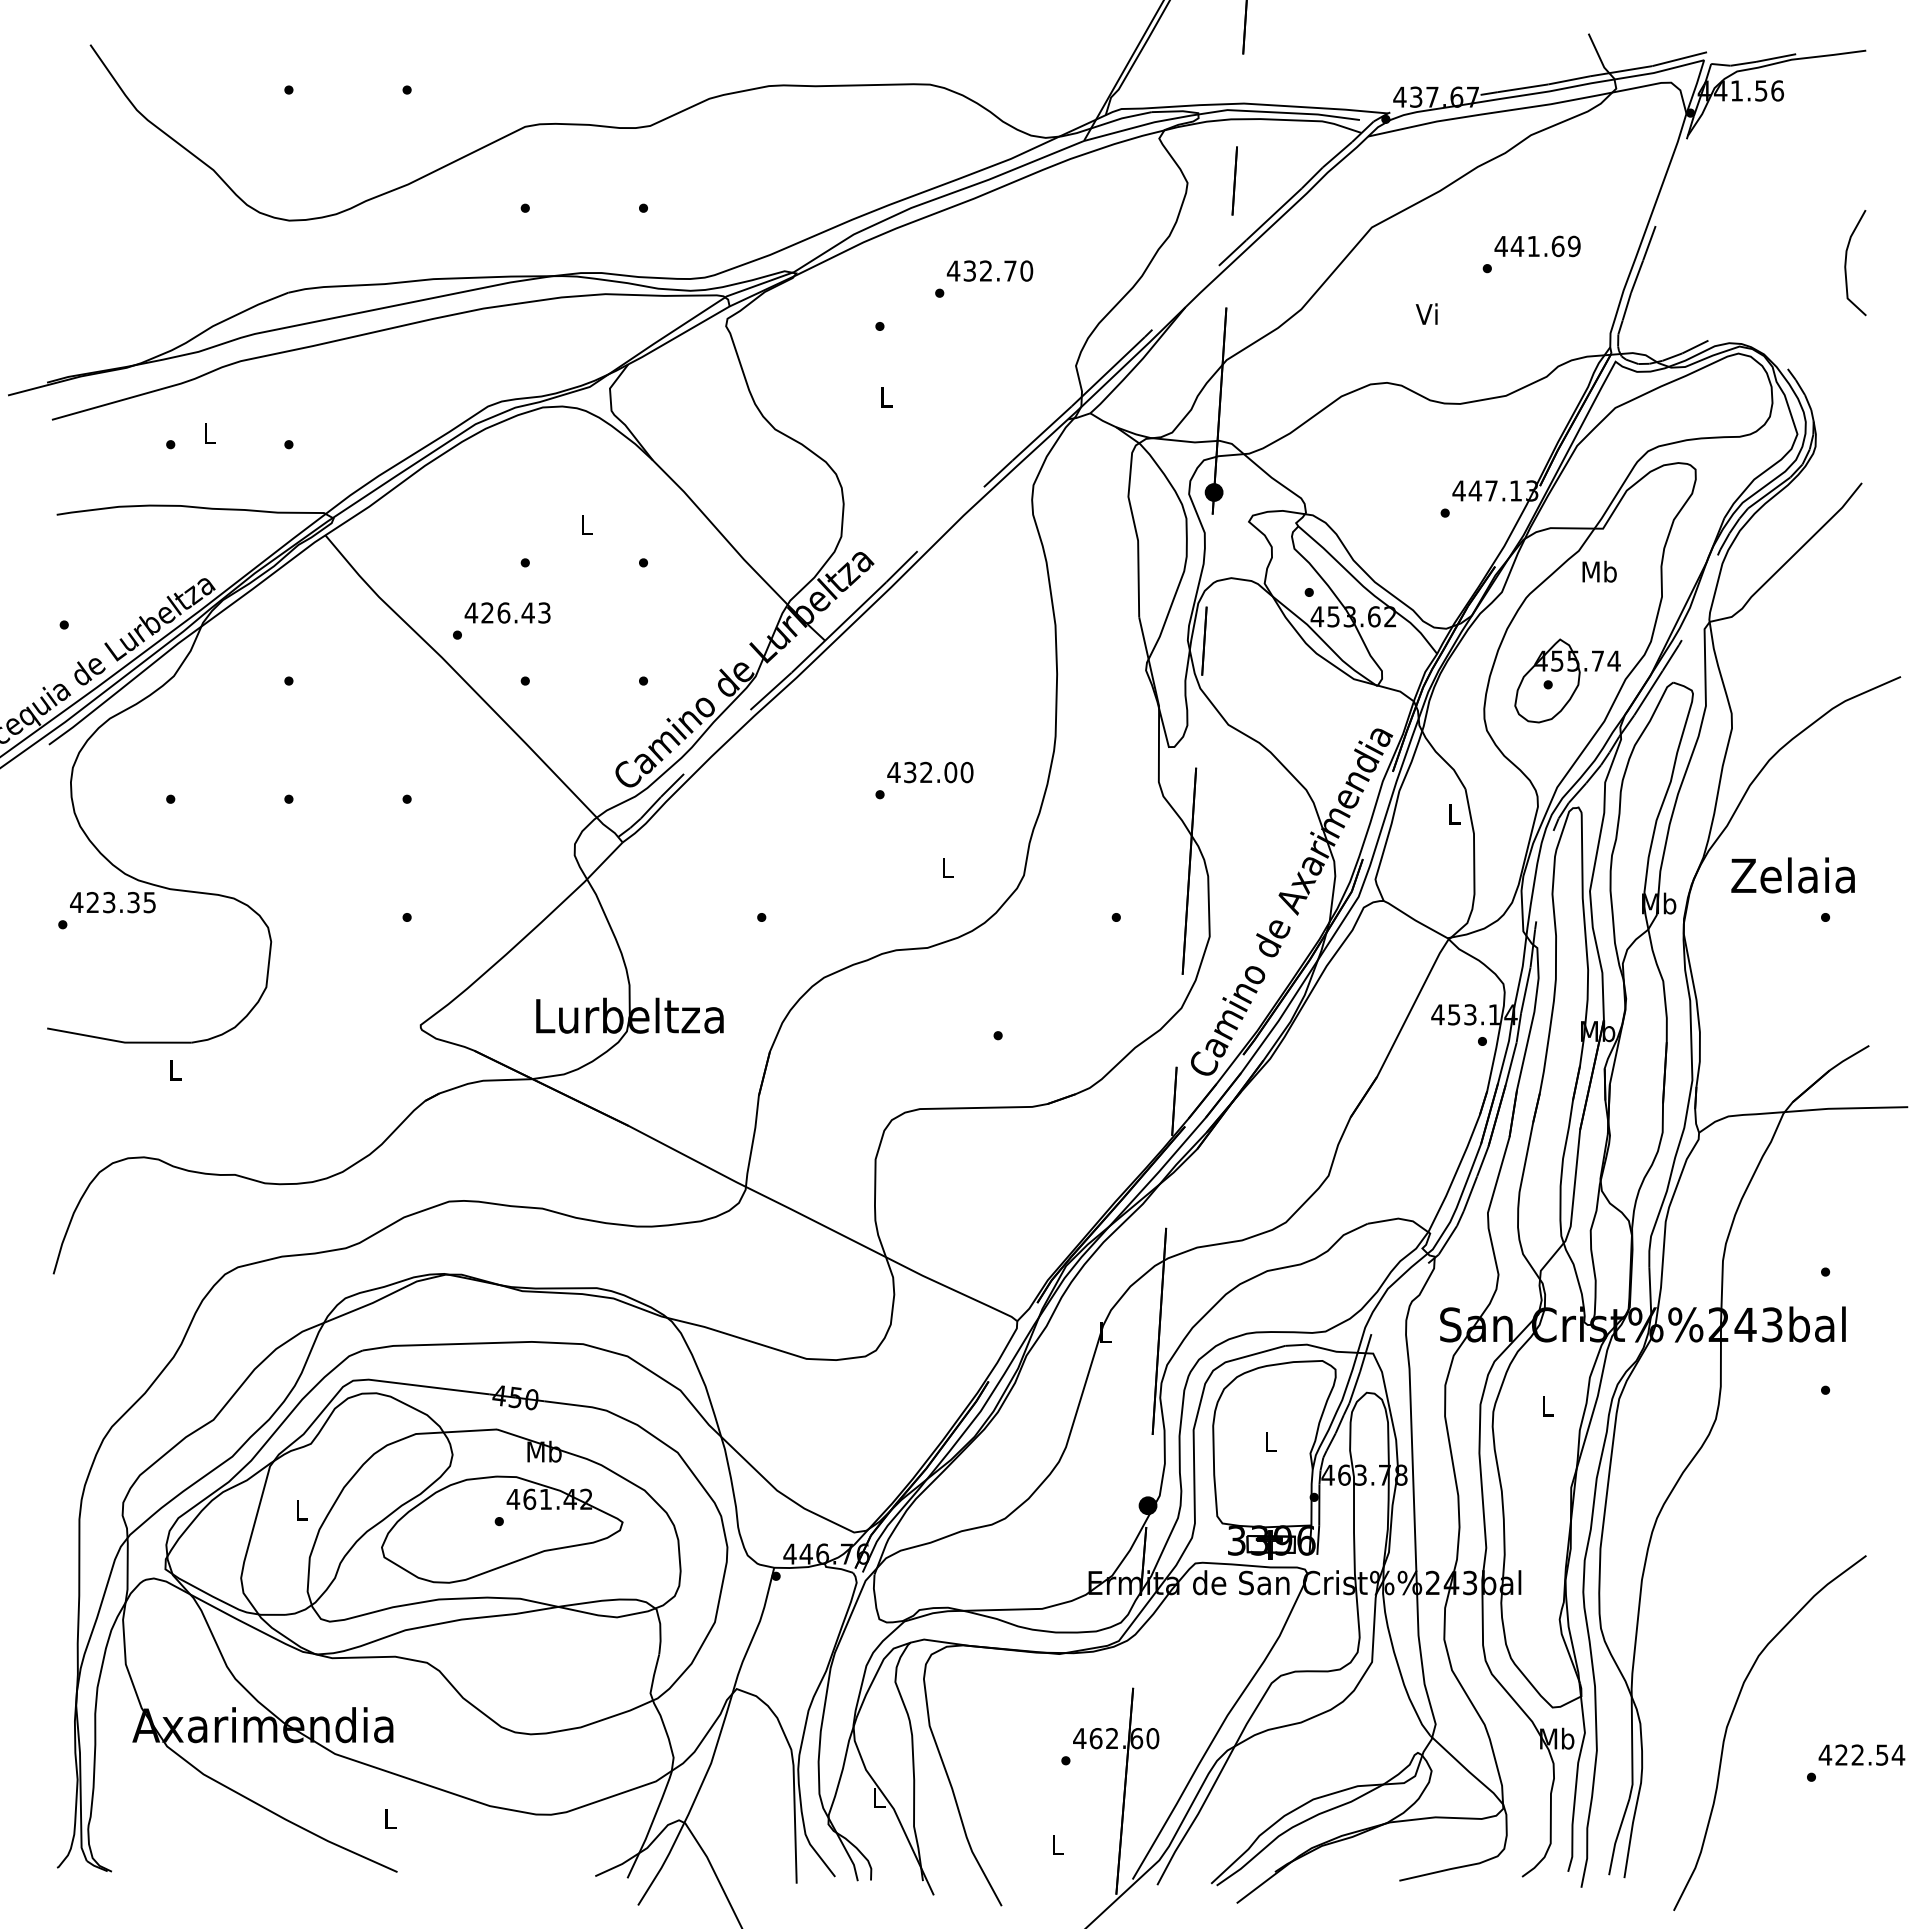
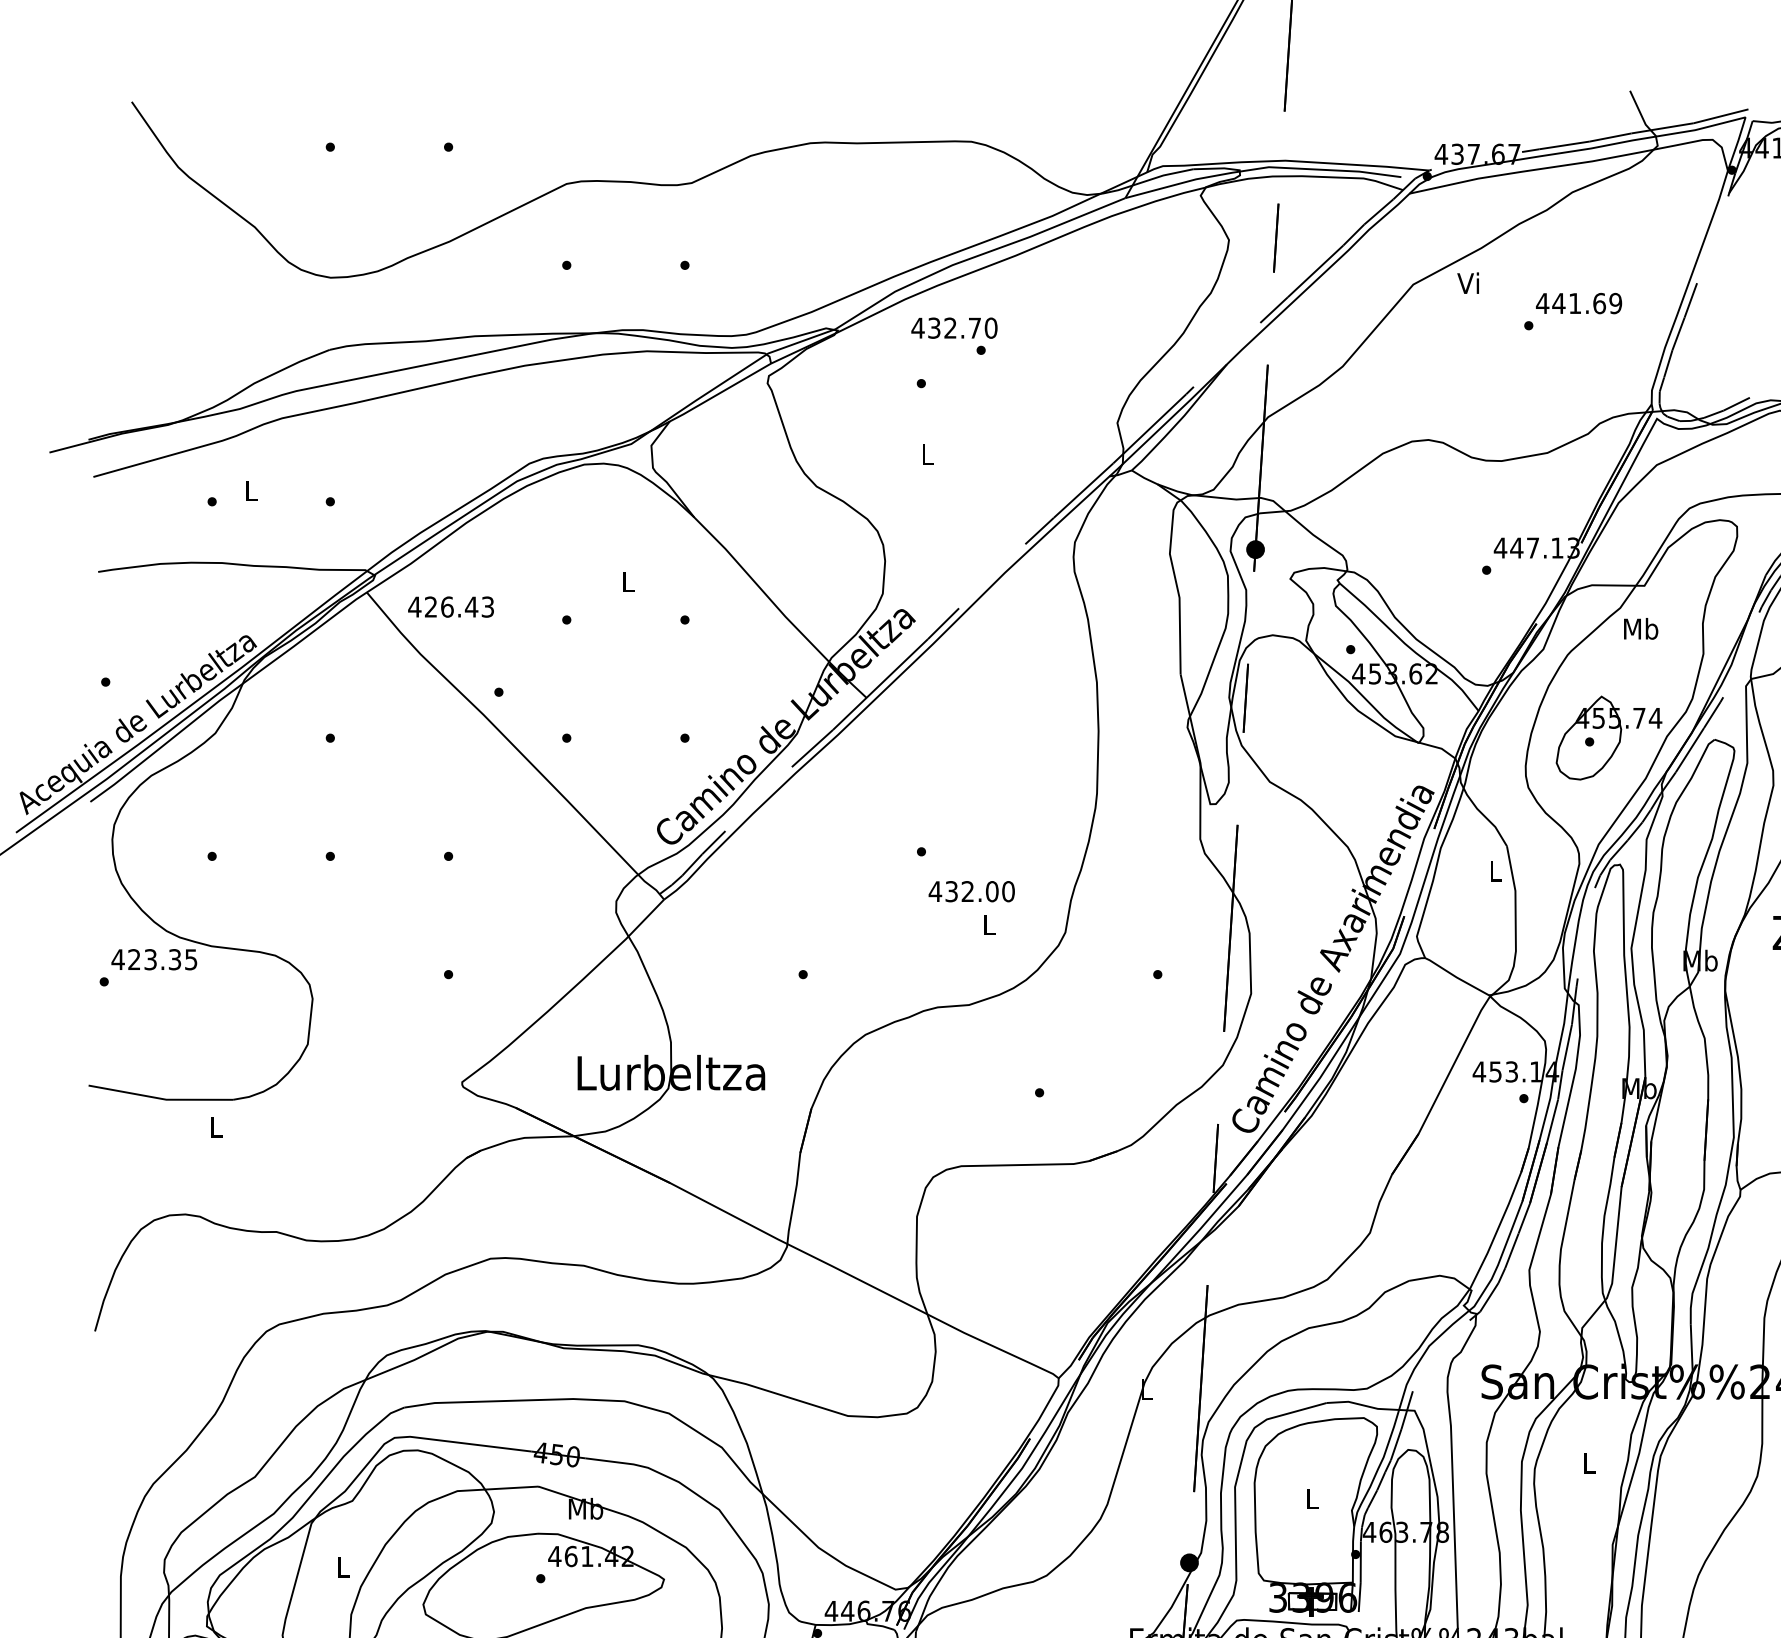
text: (989, 270) -> (953, 327), moved
text: (1426, 313) -> (1467, 282), moved
text: (507, 612) -> (450, 606), moved
text: (930, 772) -> (971, 891), moved

